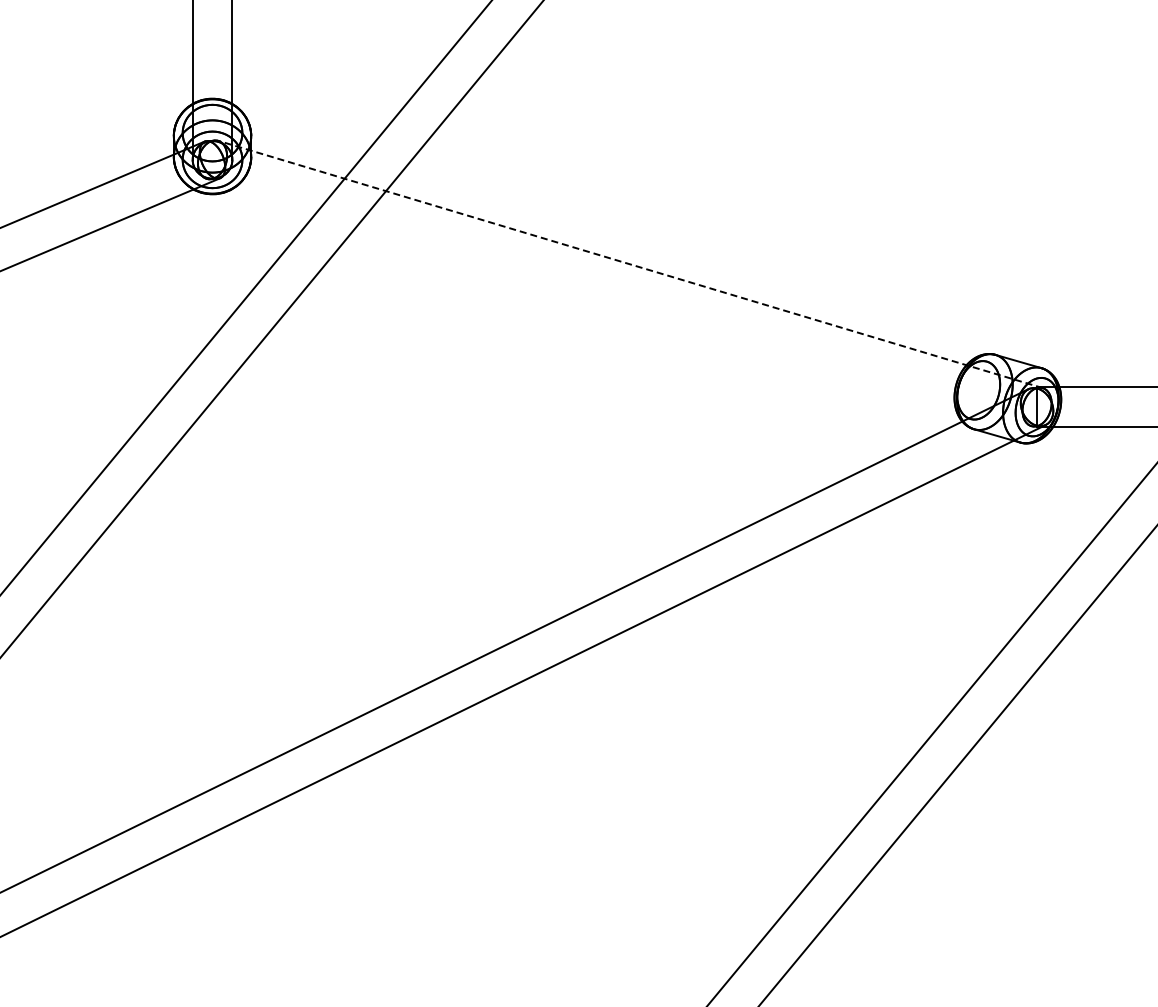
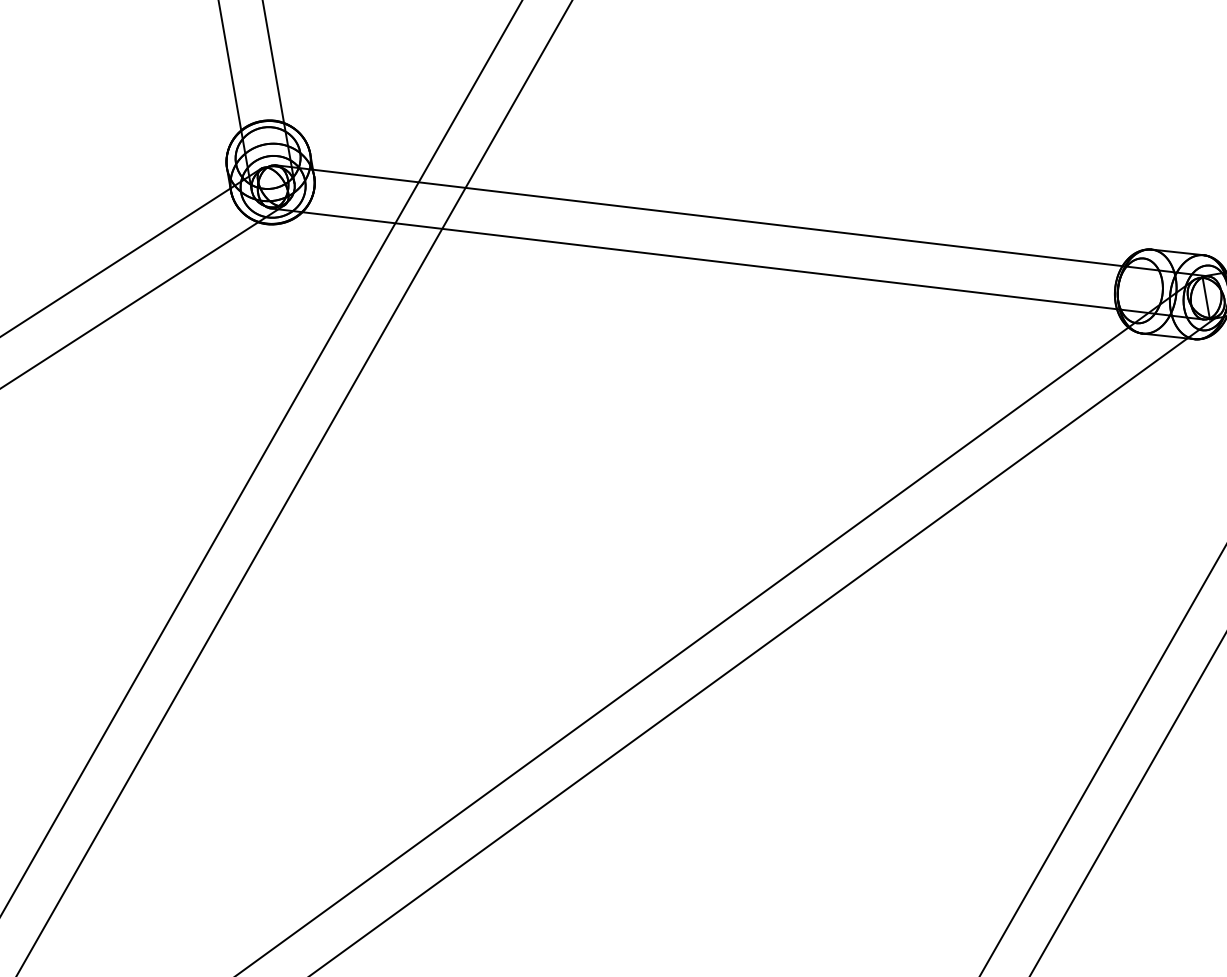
line: (630, 264) -> (742, 220), dashed -> solid
line: (618, 302) -> (736, 264), added

